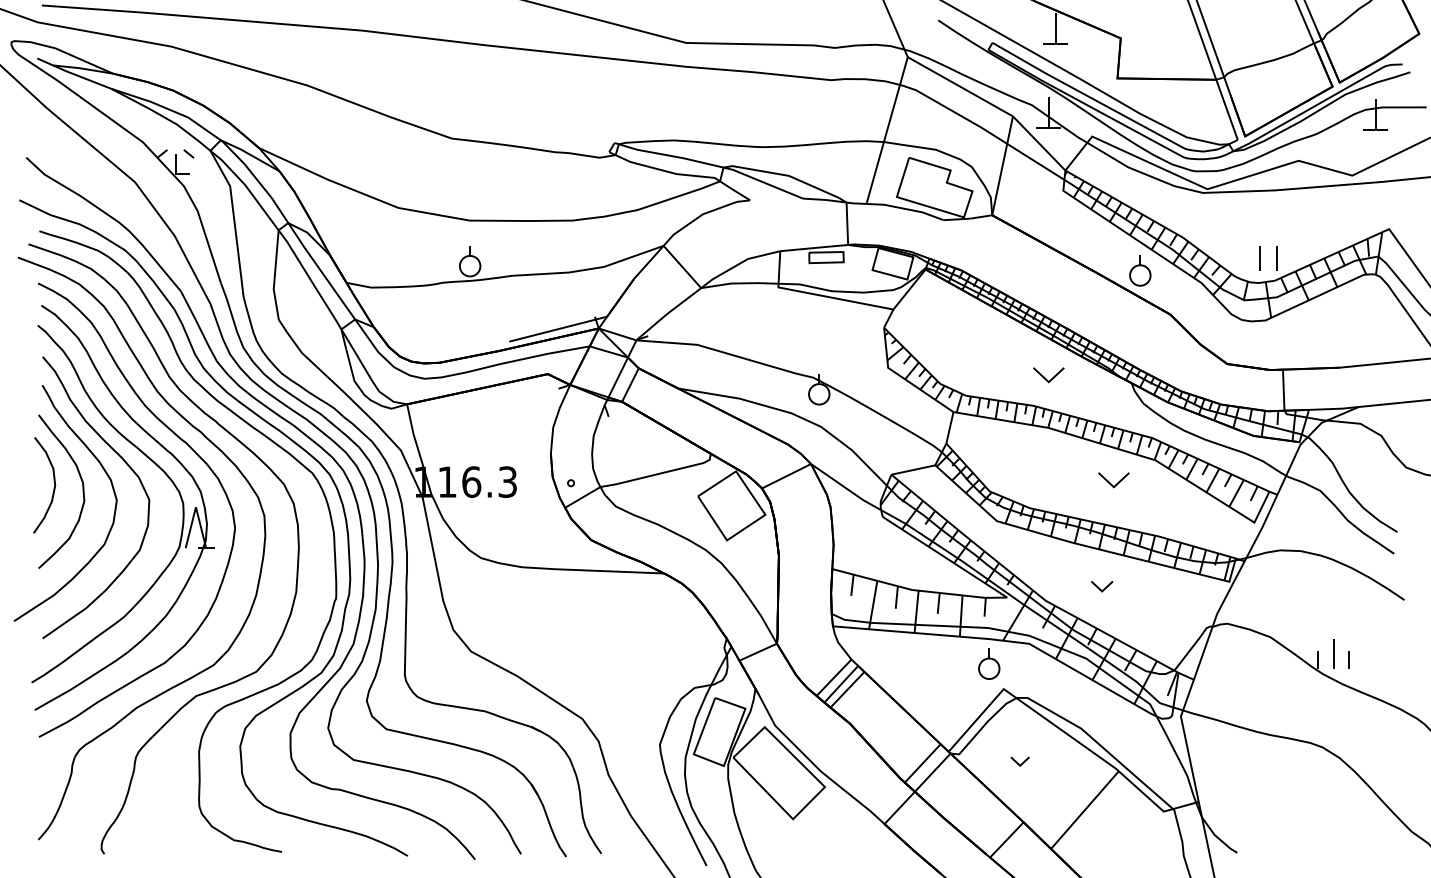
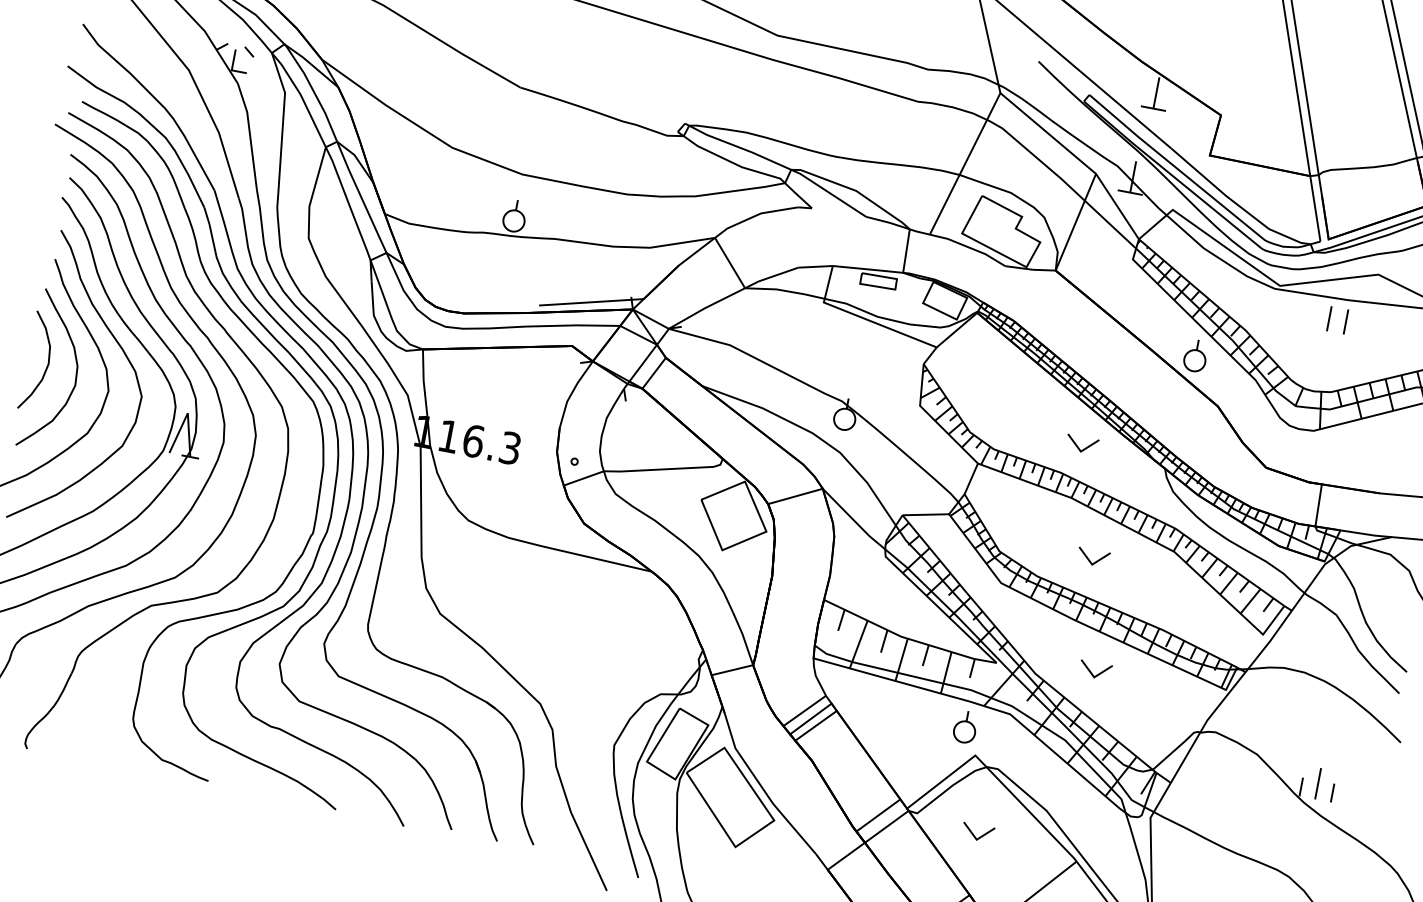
part: (1260, 258) -> (1329, 318), moved
part: (1113, 480) -> (1093, 557), moved
part: (1101, 586) -> (1094, 669), size x1.43
part: (1019, 761) -> (977, 832), size x1.67

